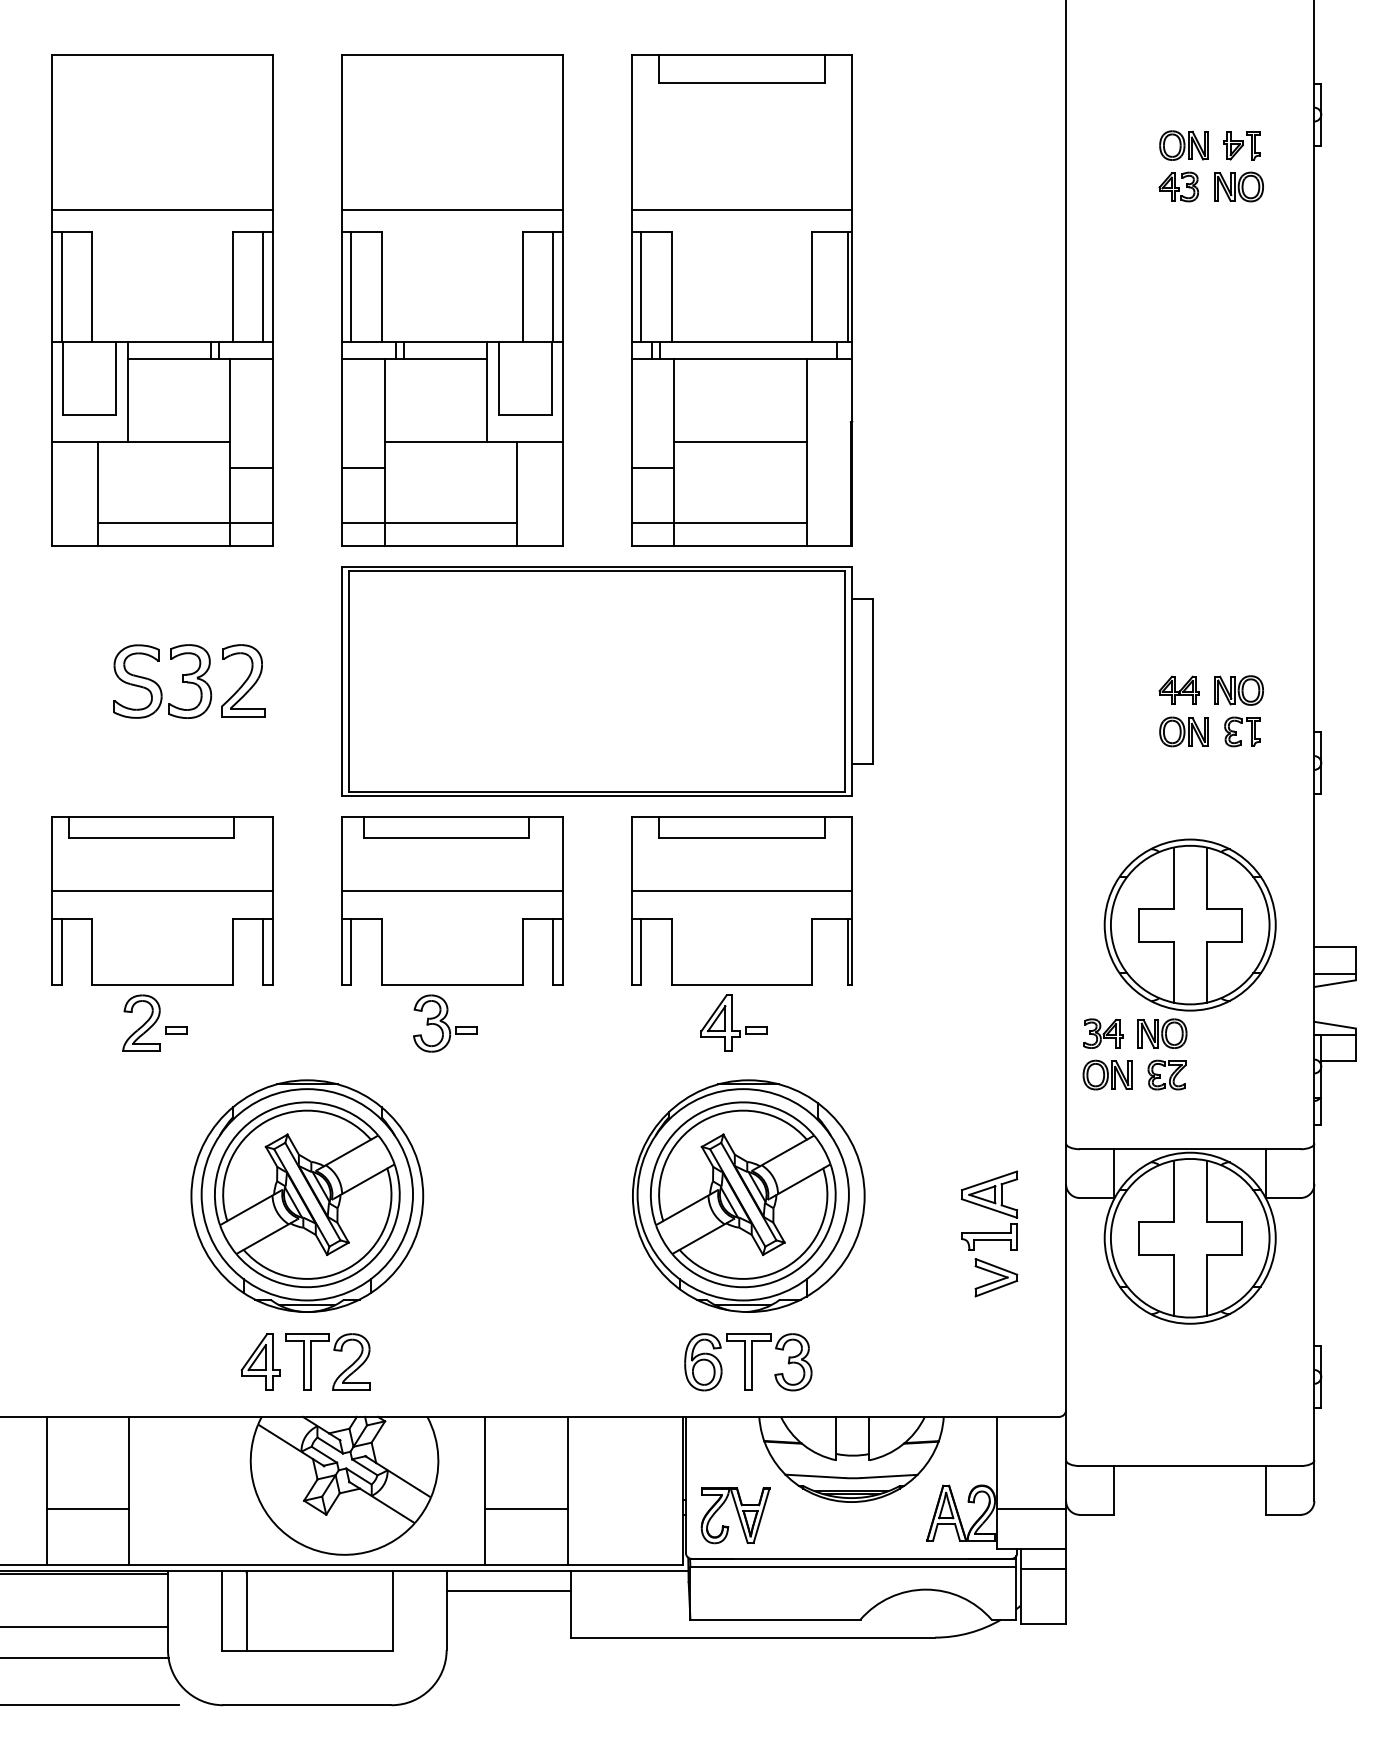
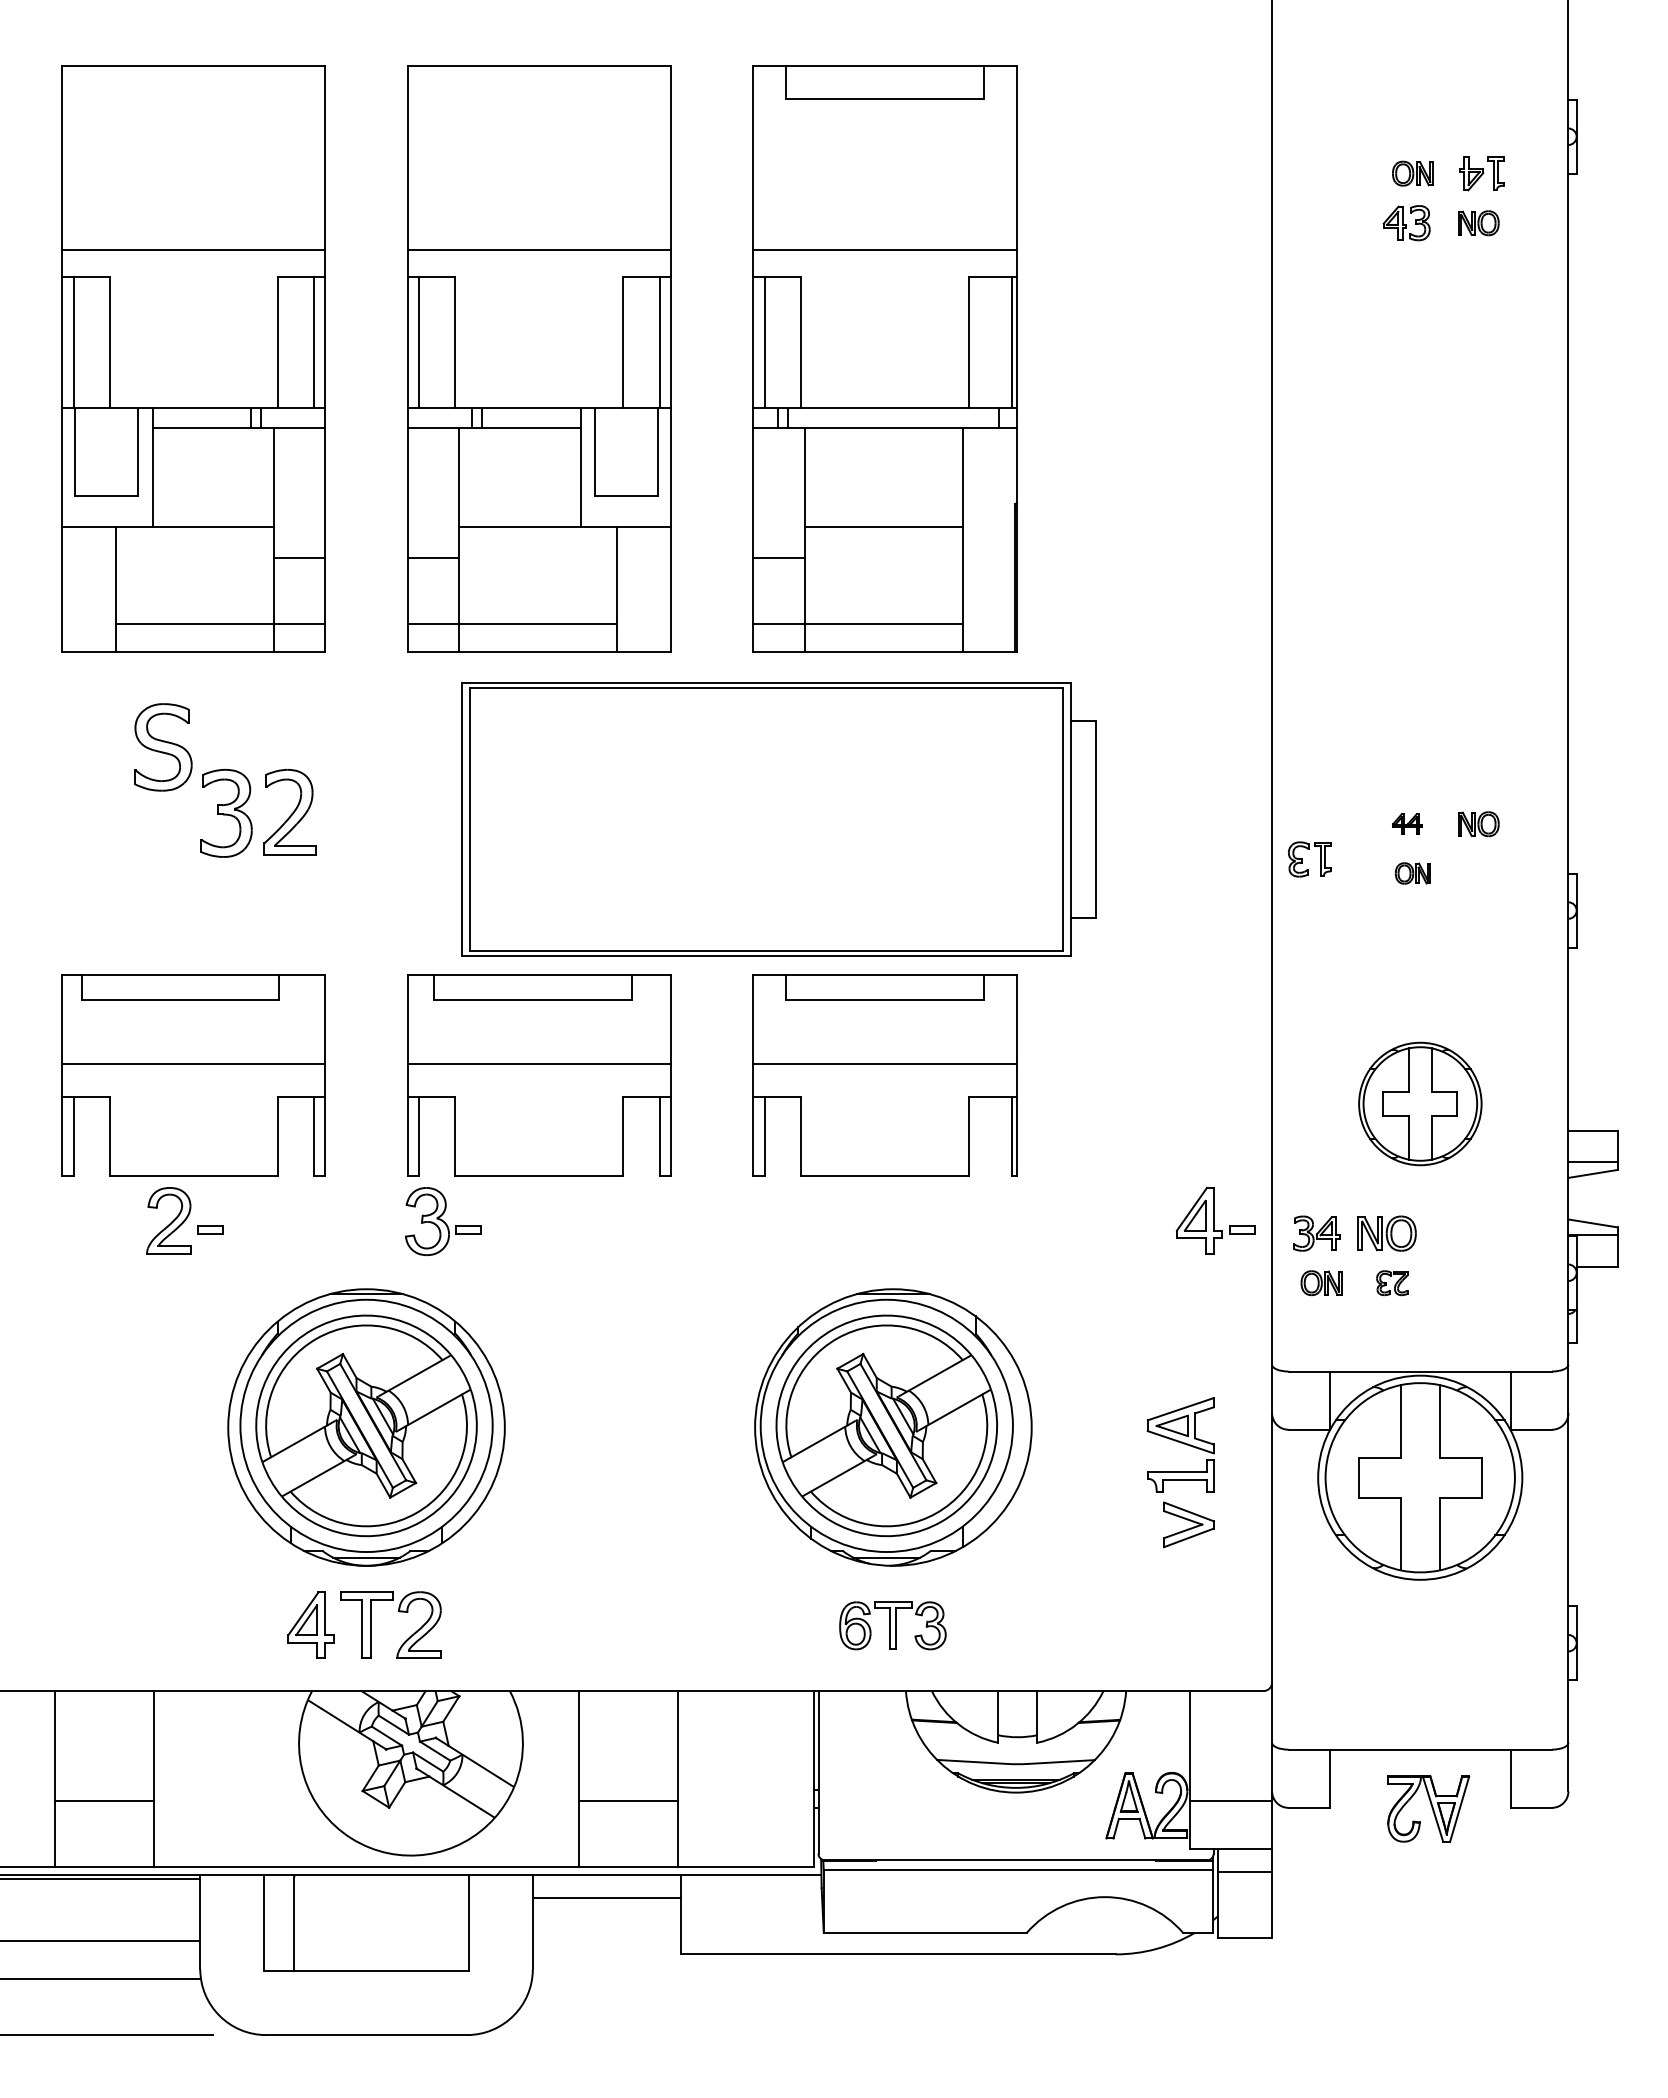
part: (1183, 145) -> (1412, 173), size x0.7
part: (1239, 187) -> (1478, 223), size x0.7
part: (138, 681) -> (163, 747), moved
part: (607, 681) -> (778, 819), moved
part: (1178, 690) -> (1406, 823), size x0.6
part: (1239, 690) -> (1478, 824), size x0.7
part: (1183, 731) -> (1412, 873), size x0.6
part: (1236, 731) -> (1302, 859), moved
part: (1190, 924) -> (1420, 1103), size x0.6
part: (733, 1022) -> (1215, 1220), moved
part: (445, 1023) -> (443, 1221), moved
part: (1107, 1075) -> (1321, 1283), size x0.7
part: (1166, 1075) -> (1392, 1283), size x0.7
part: (748, 1362) -> (892, 1625), size x0.7
part: (735, 1515) -> (1428, 1808), moved

